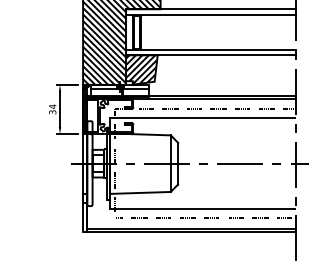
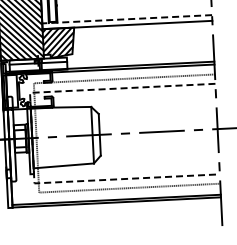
line: (211, 49) -> (127, 19), solid -> dashed
line: (110, 164) -> (32, 138), solid -> dashed

